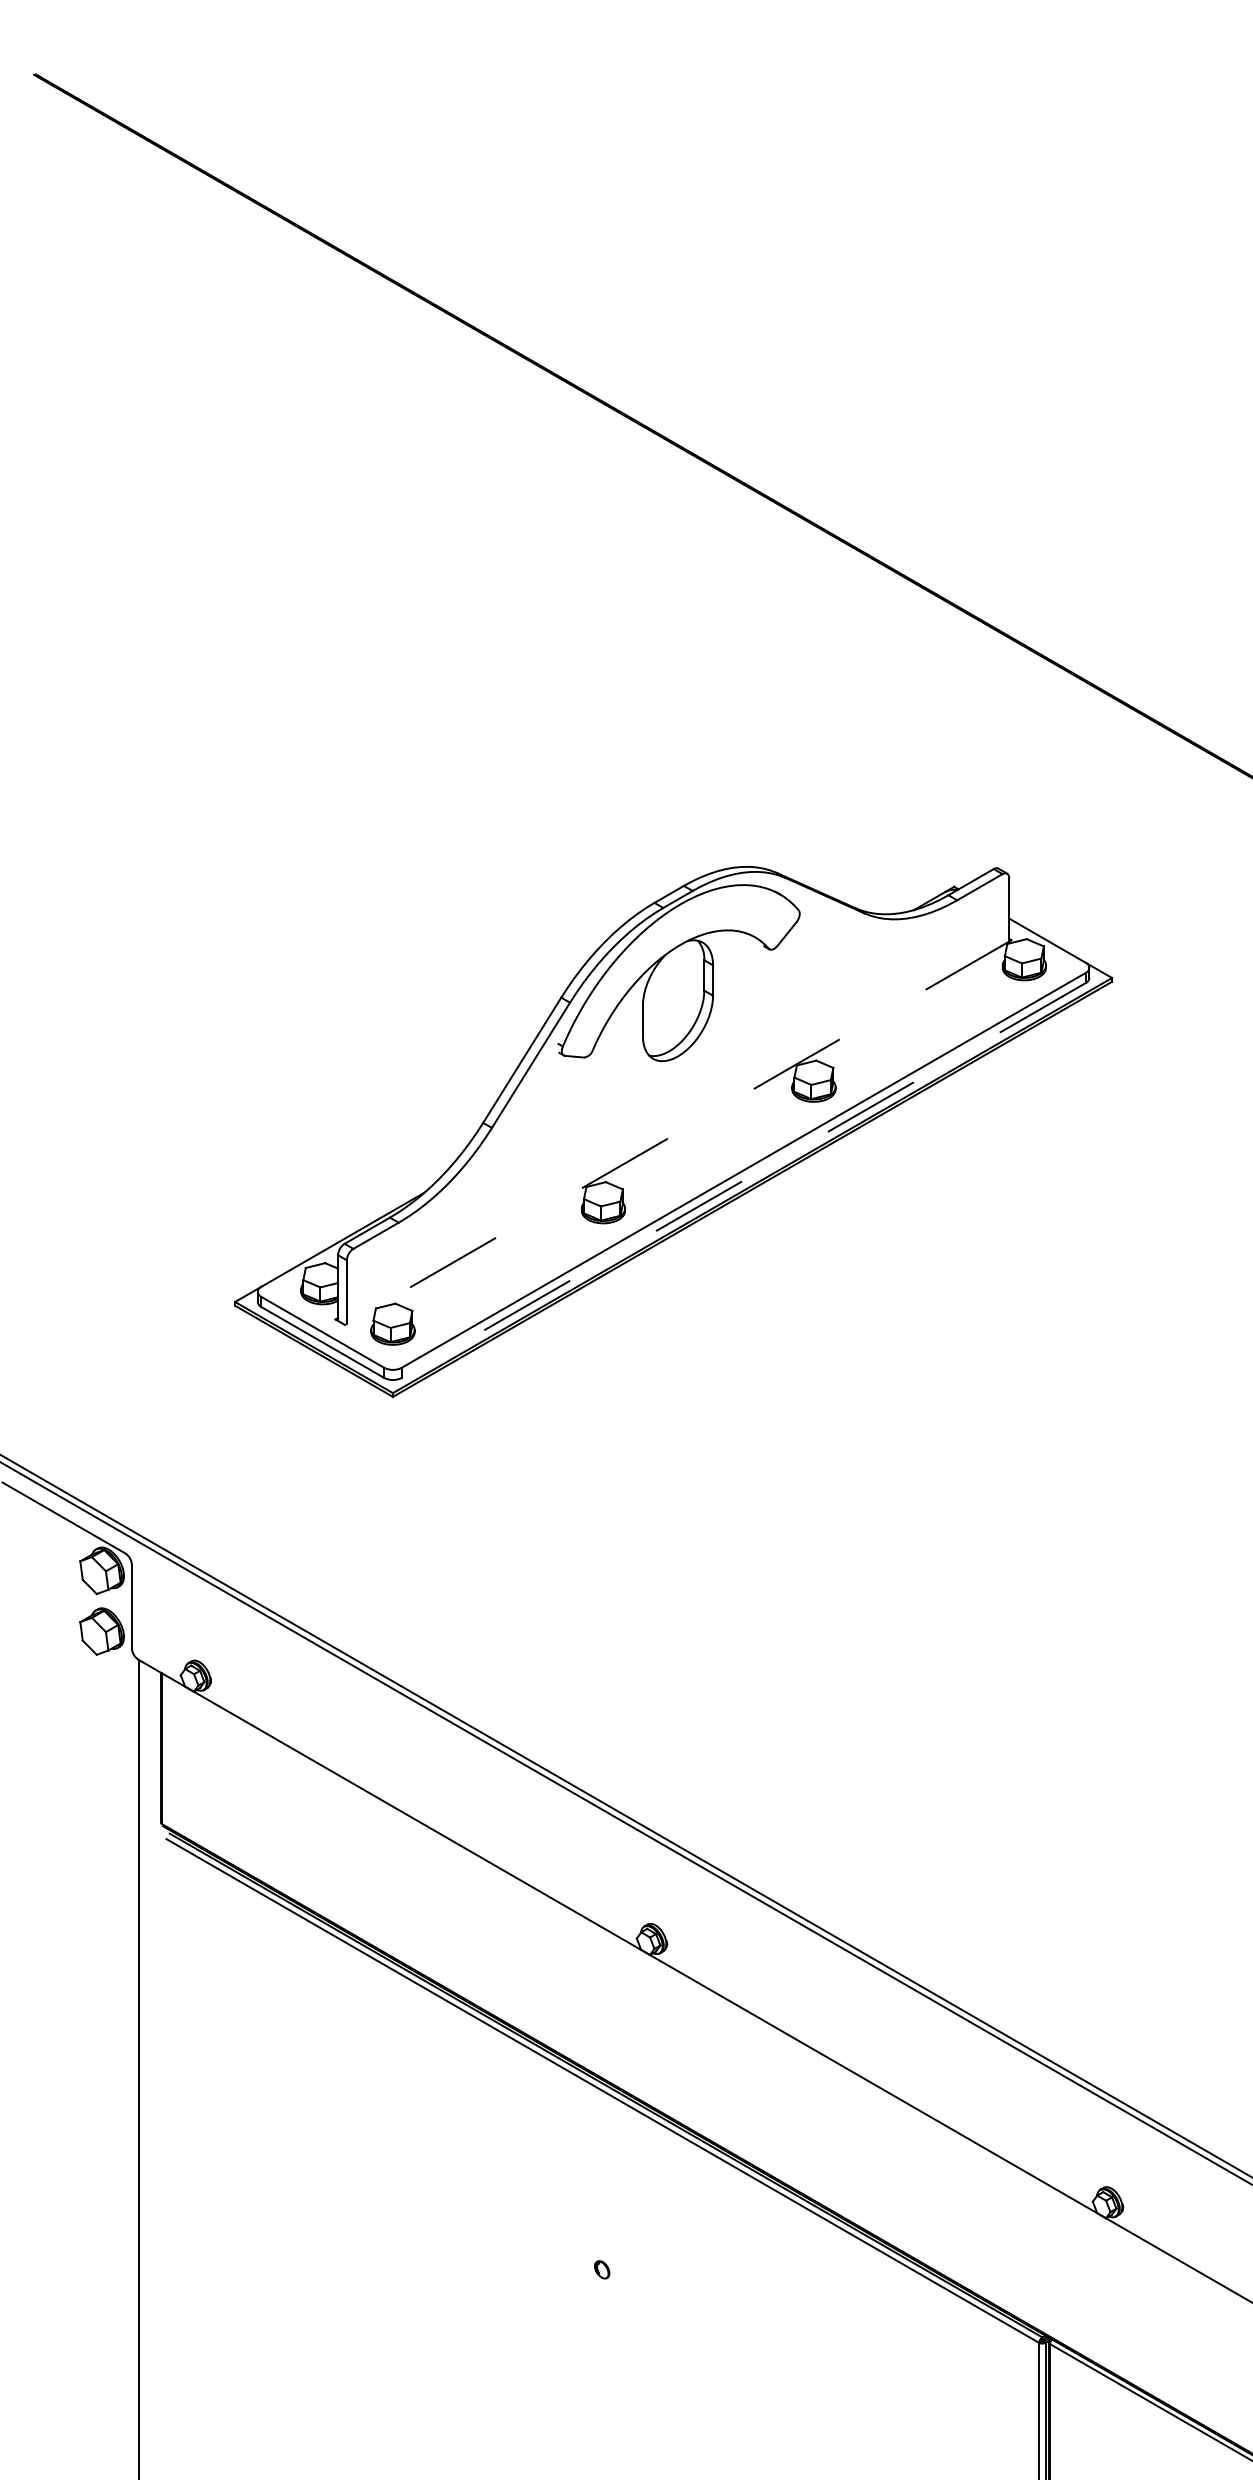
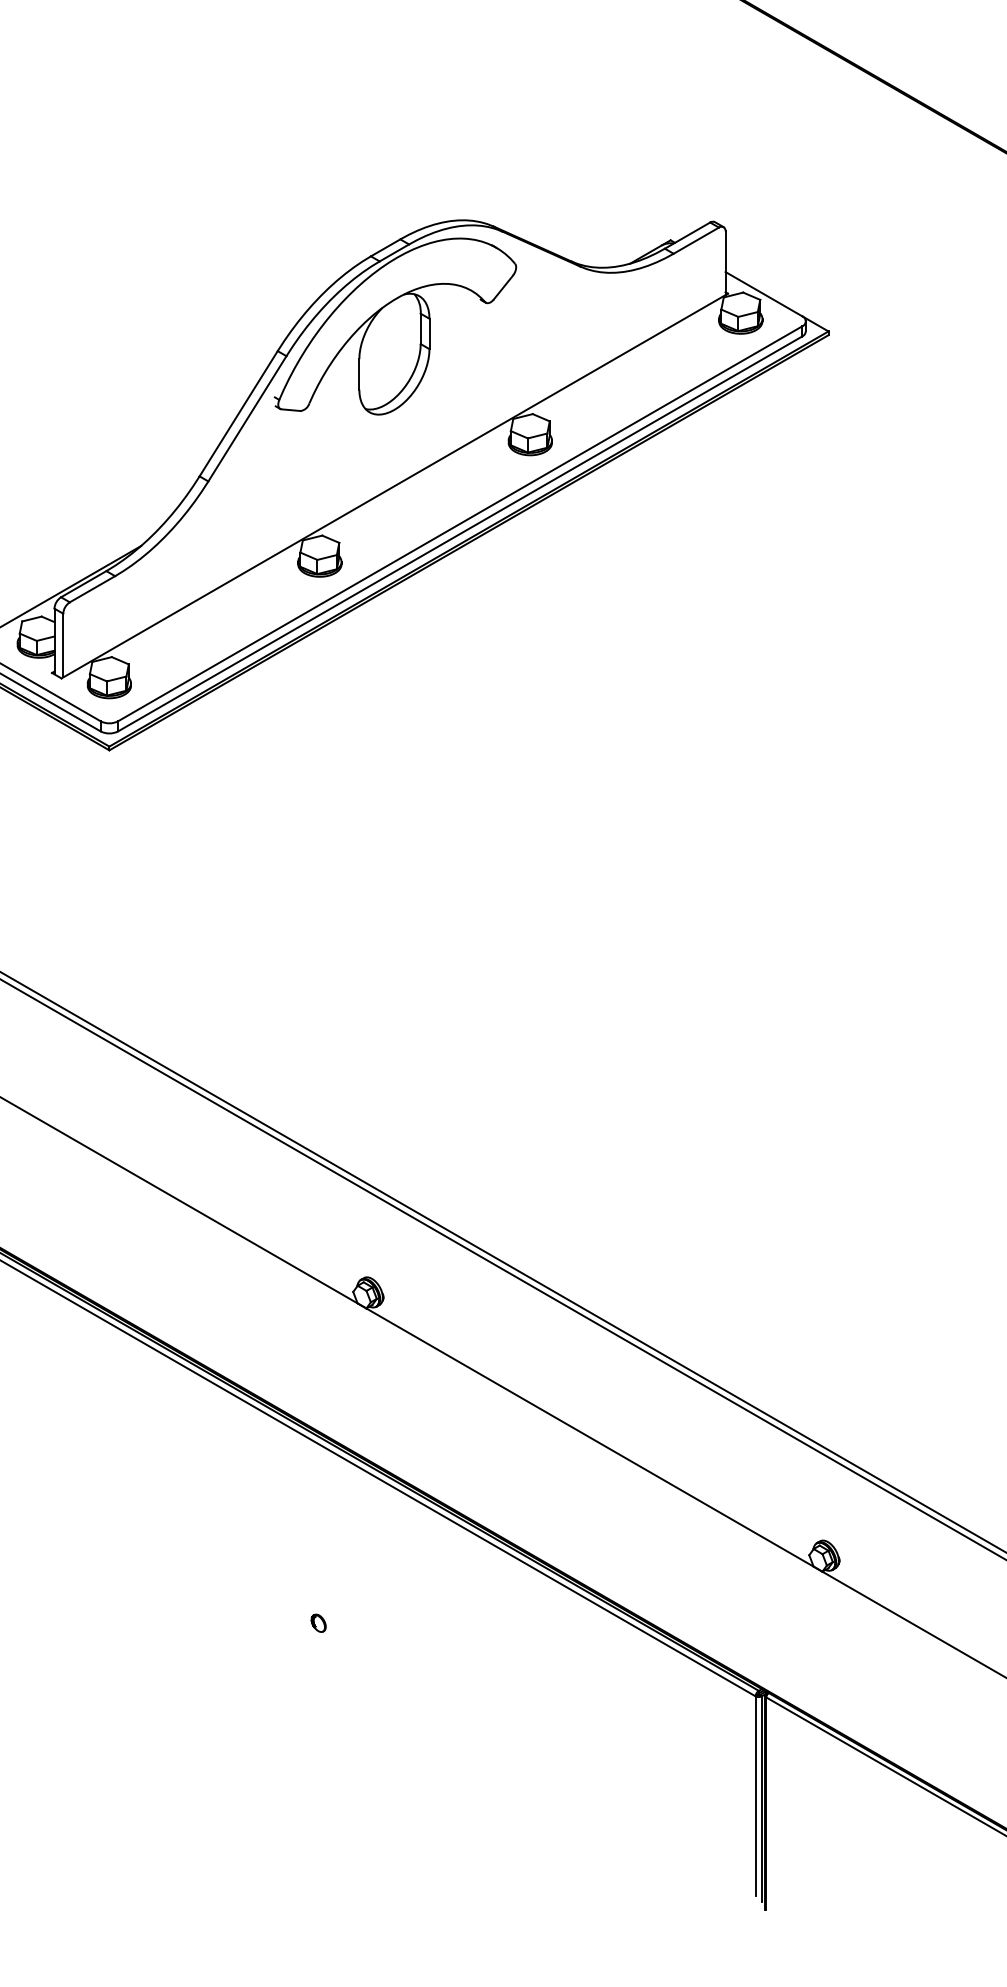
line: (678, 1132) -> (394, 485), dashed -> solid
line: (743, 1180) -> (459, 533), dashed -> solid

